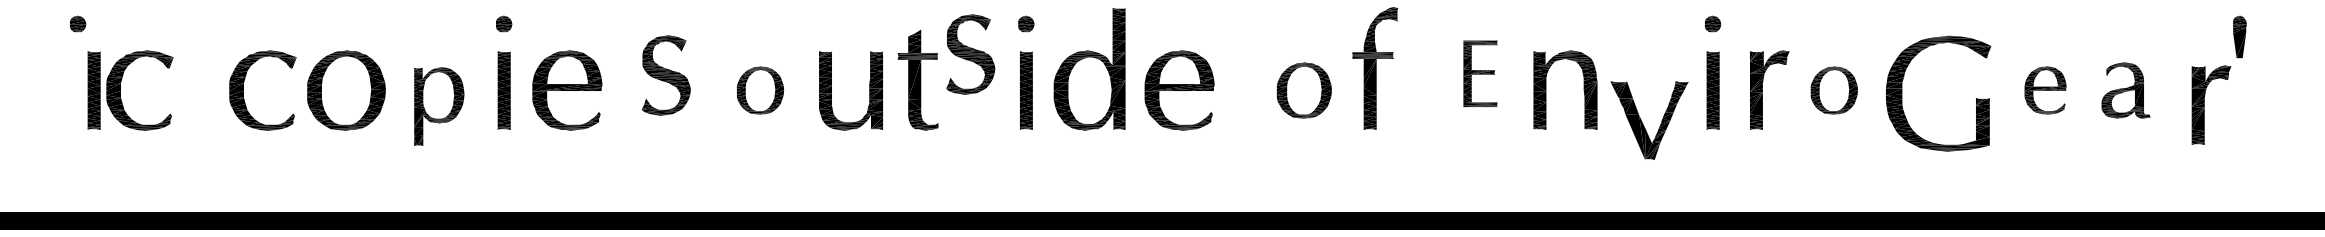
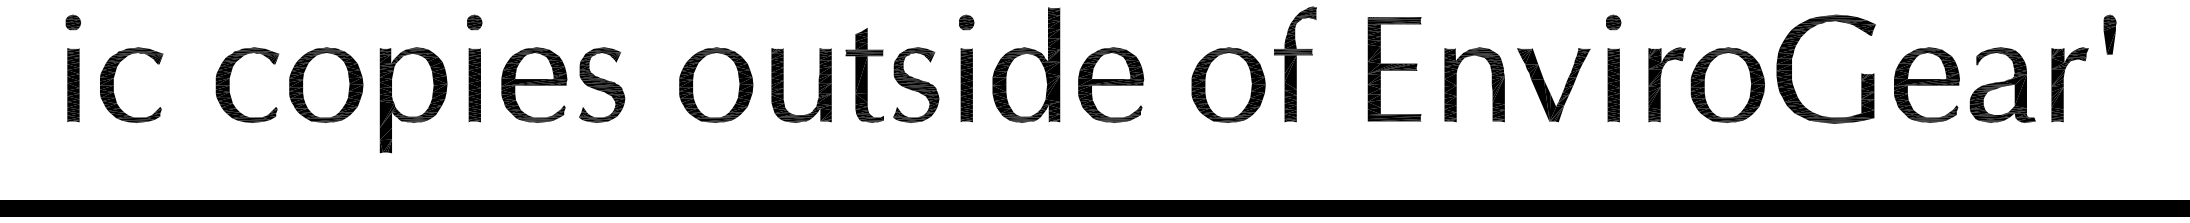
part: (970, 54) -> (916, 85), moved
part: (1480, 73) -> (1394, 69), size x1.67
part: (665, 75) -> (601, 85), moved
part: (93, 90) -> (72, 85), moved
part: (760, 90) -> (716, 85), size x1.67
part: (1304, 90) -> (1228, 85), size x1.43
part: (1834, 90) -> (1728, 85), size x1.67
part: (2045, 90) -> (1926, 85), size x1.67
part: (2125, 90) -> (2002, 85), size x1.43
part: (1902, 93) -> (1792, 69), moved
part: (2204, 104) -> (2063, 84), moved
part: (439, 106) -> (413, 100), size x1.43
part: (1643, 123) -> (1548, 87), moved

